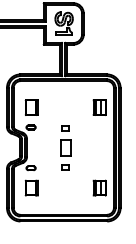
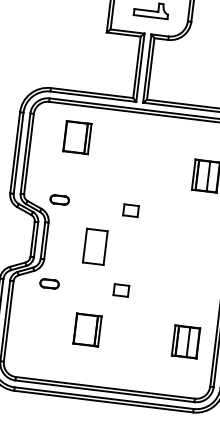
part: (31, 107) -> (76, 137), moved
part: (65, 147) -> (94, 245), moved
part: (31, 187) -> (86, 328), moved

